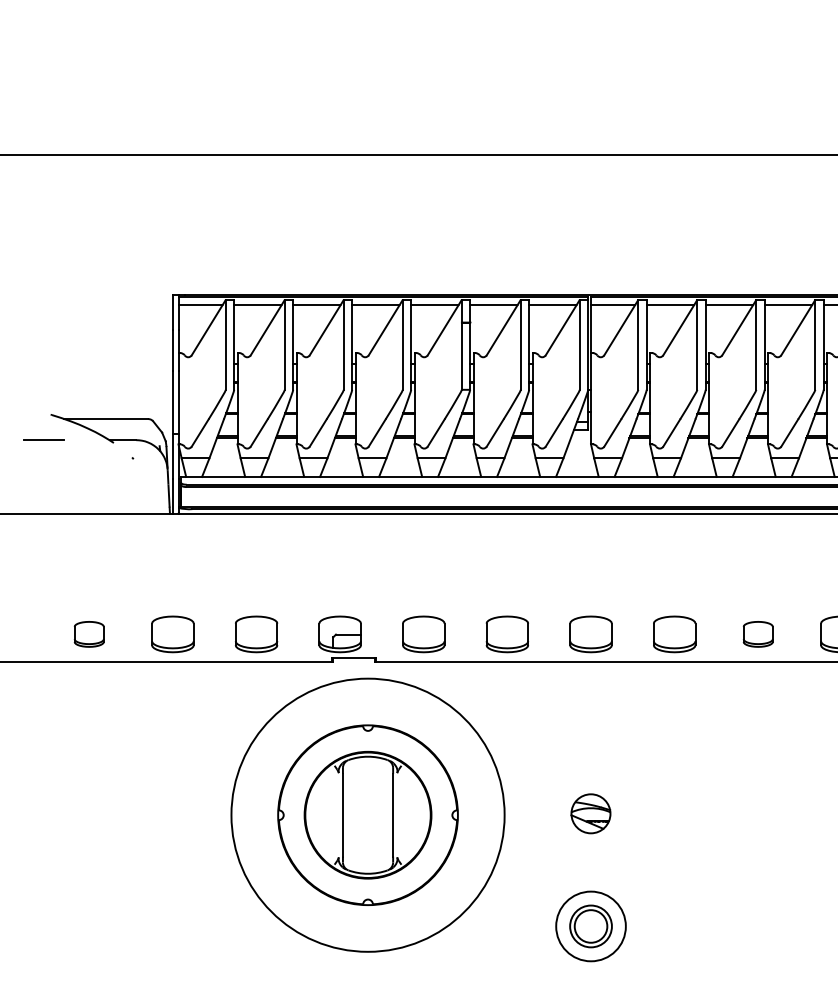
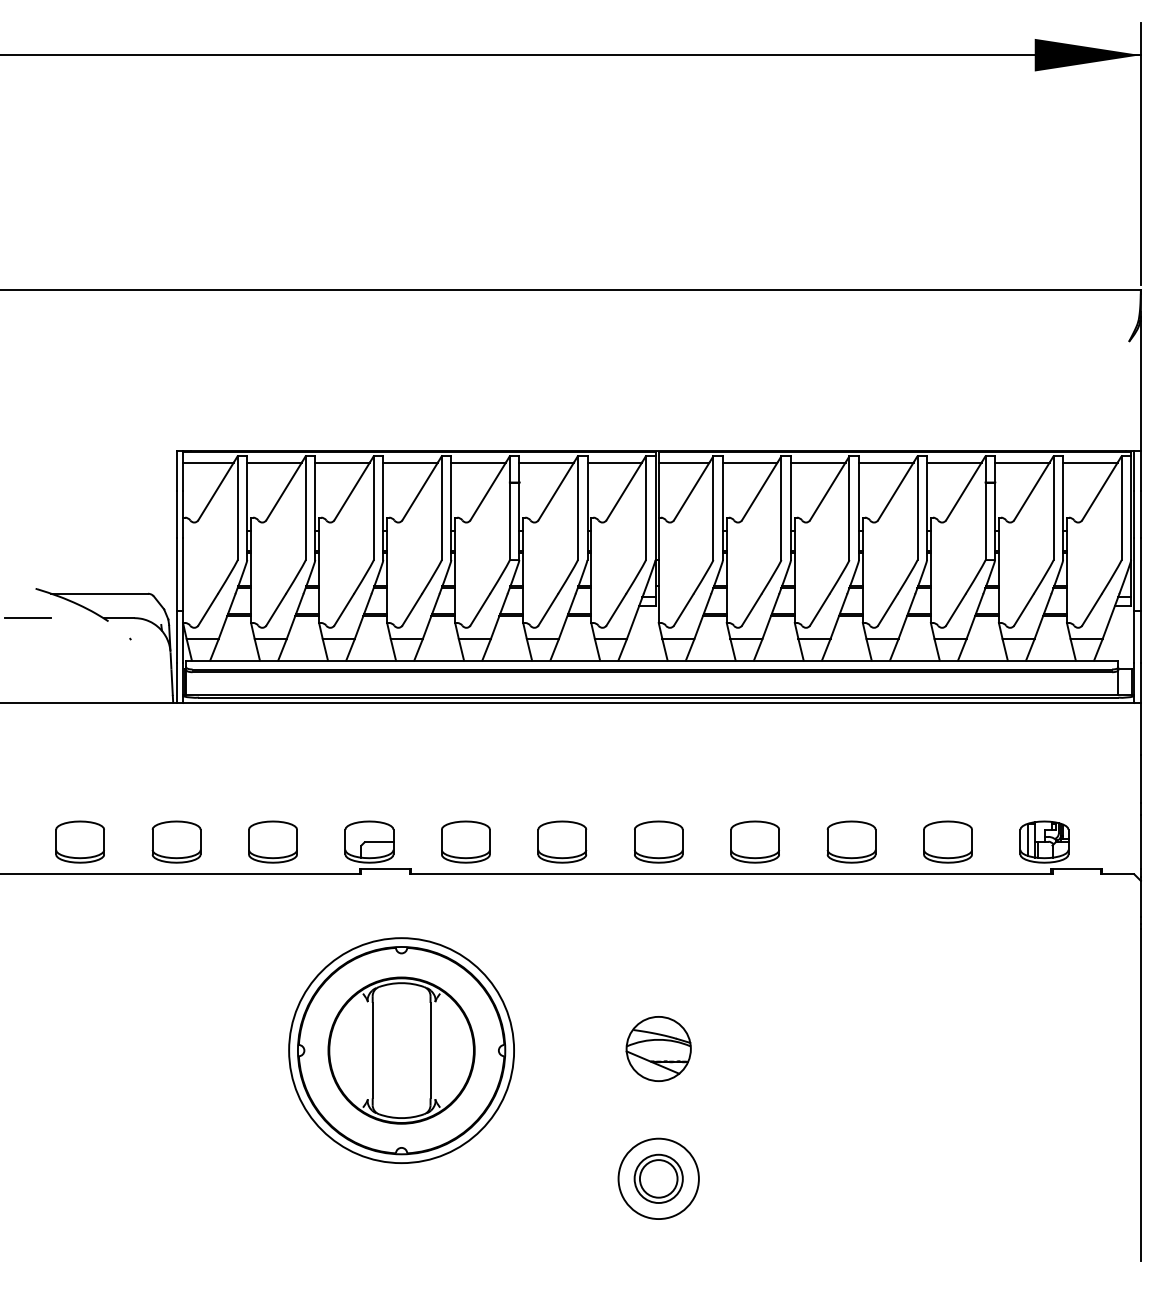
part: (88, 633) -> (79, 841), size x1.43
part: (758, 633) -> (851, 841), size x1.43
part: (590, 813) -> (658, 1048), size x1.43
circle: (367, 815) -> (401, 1050), size x0.71

